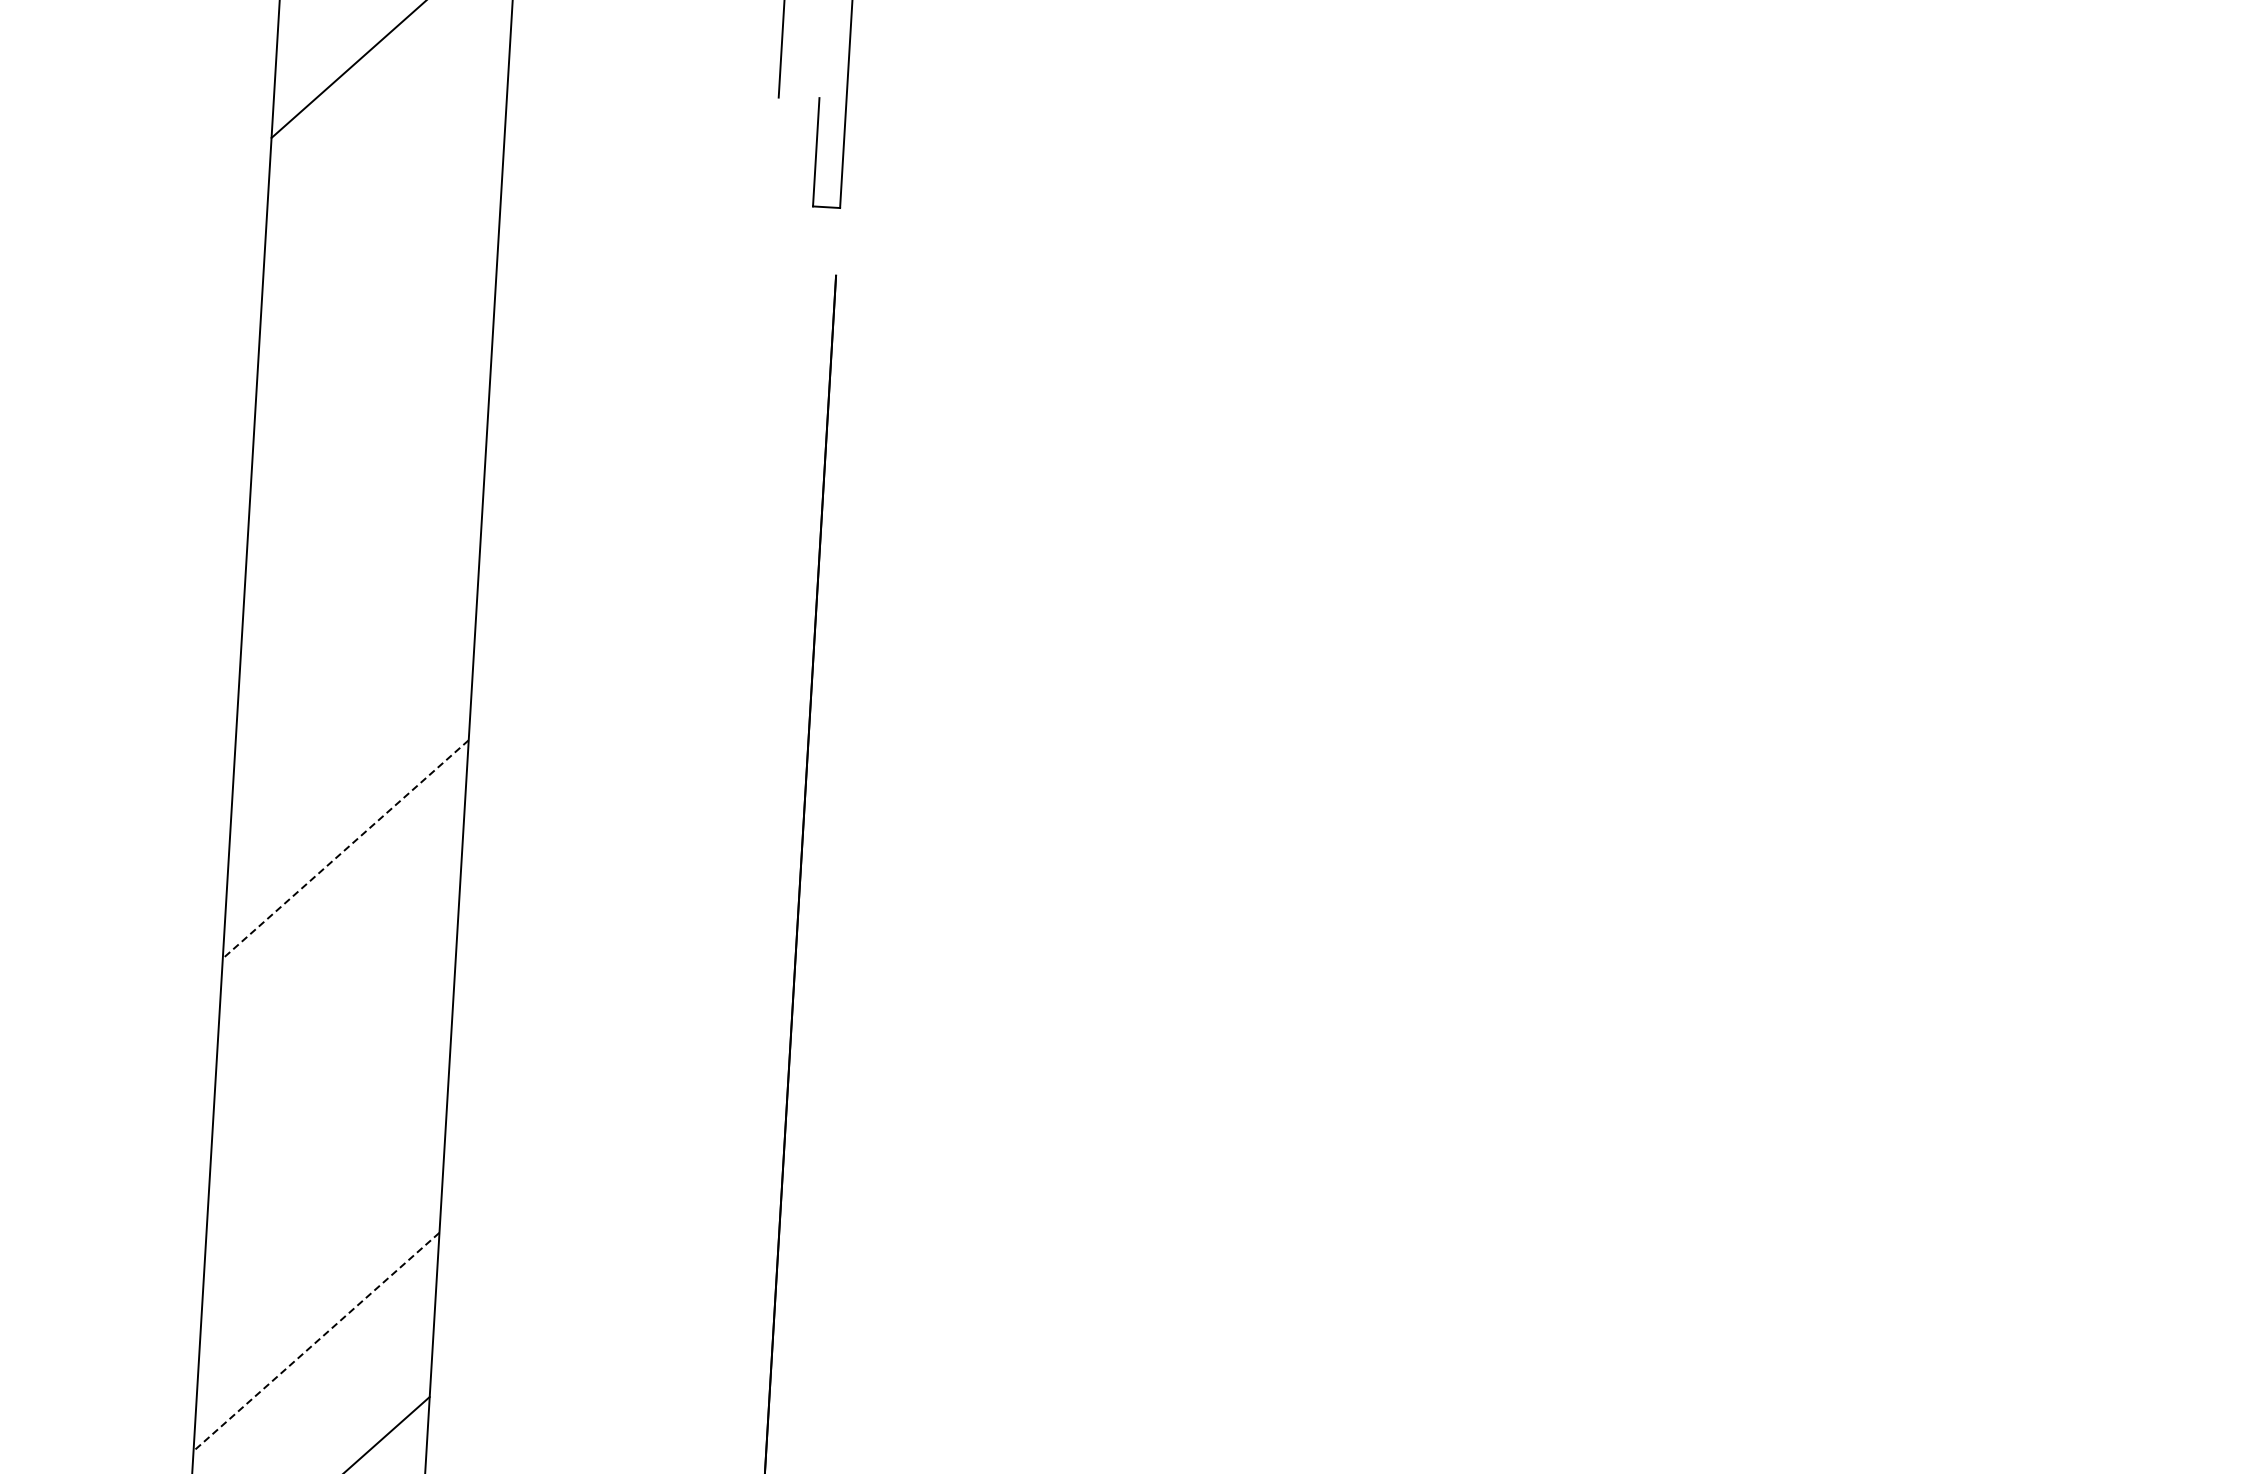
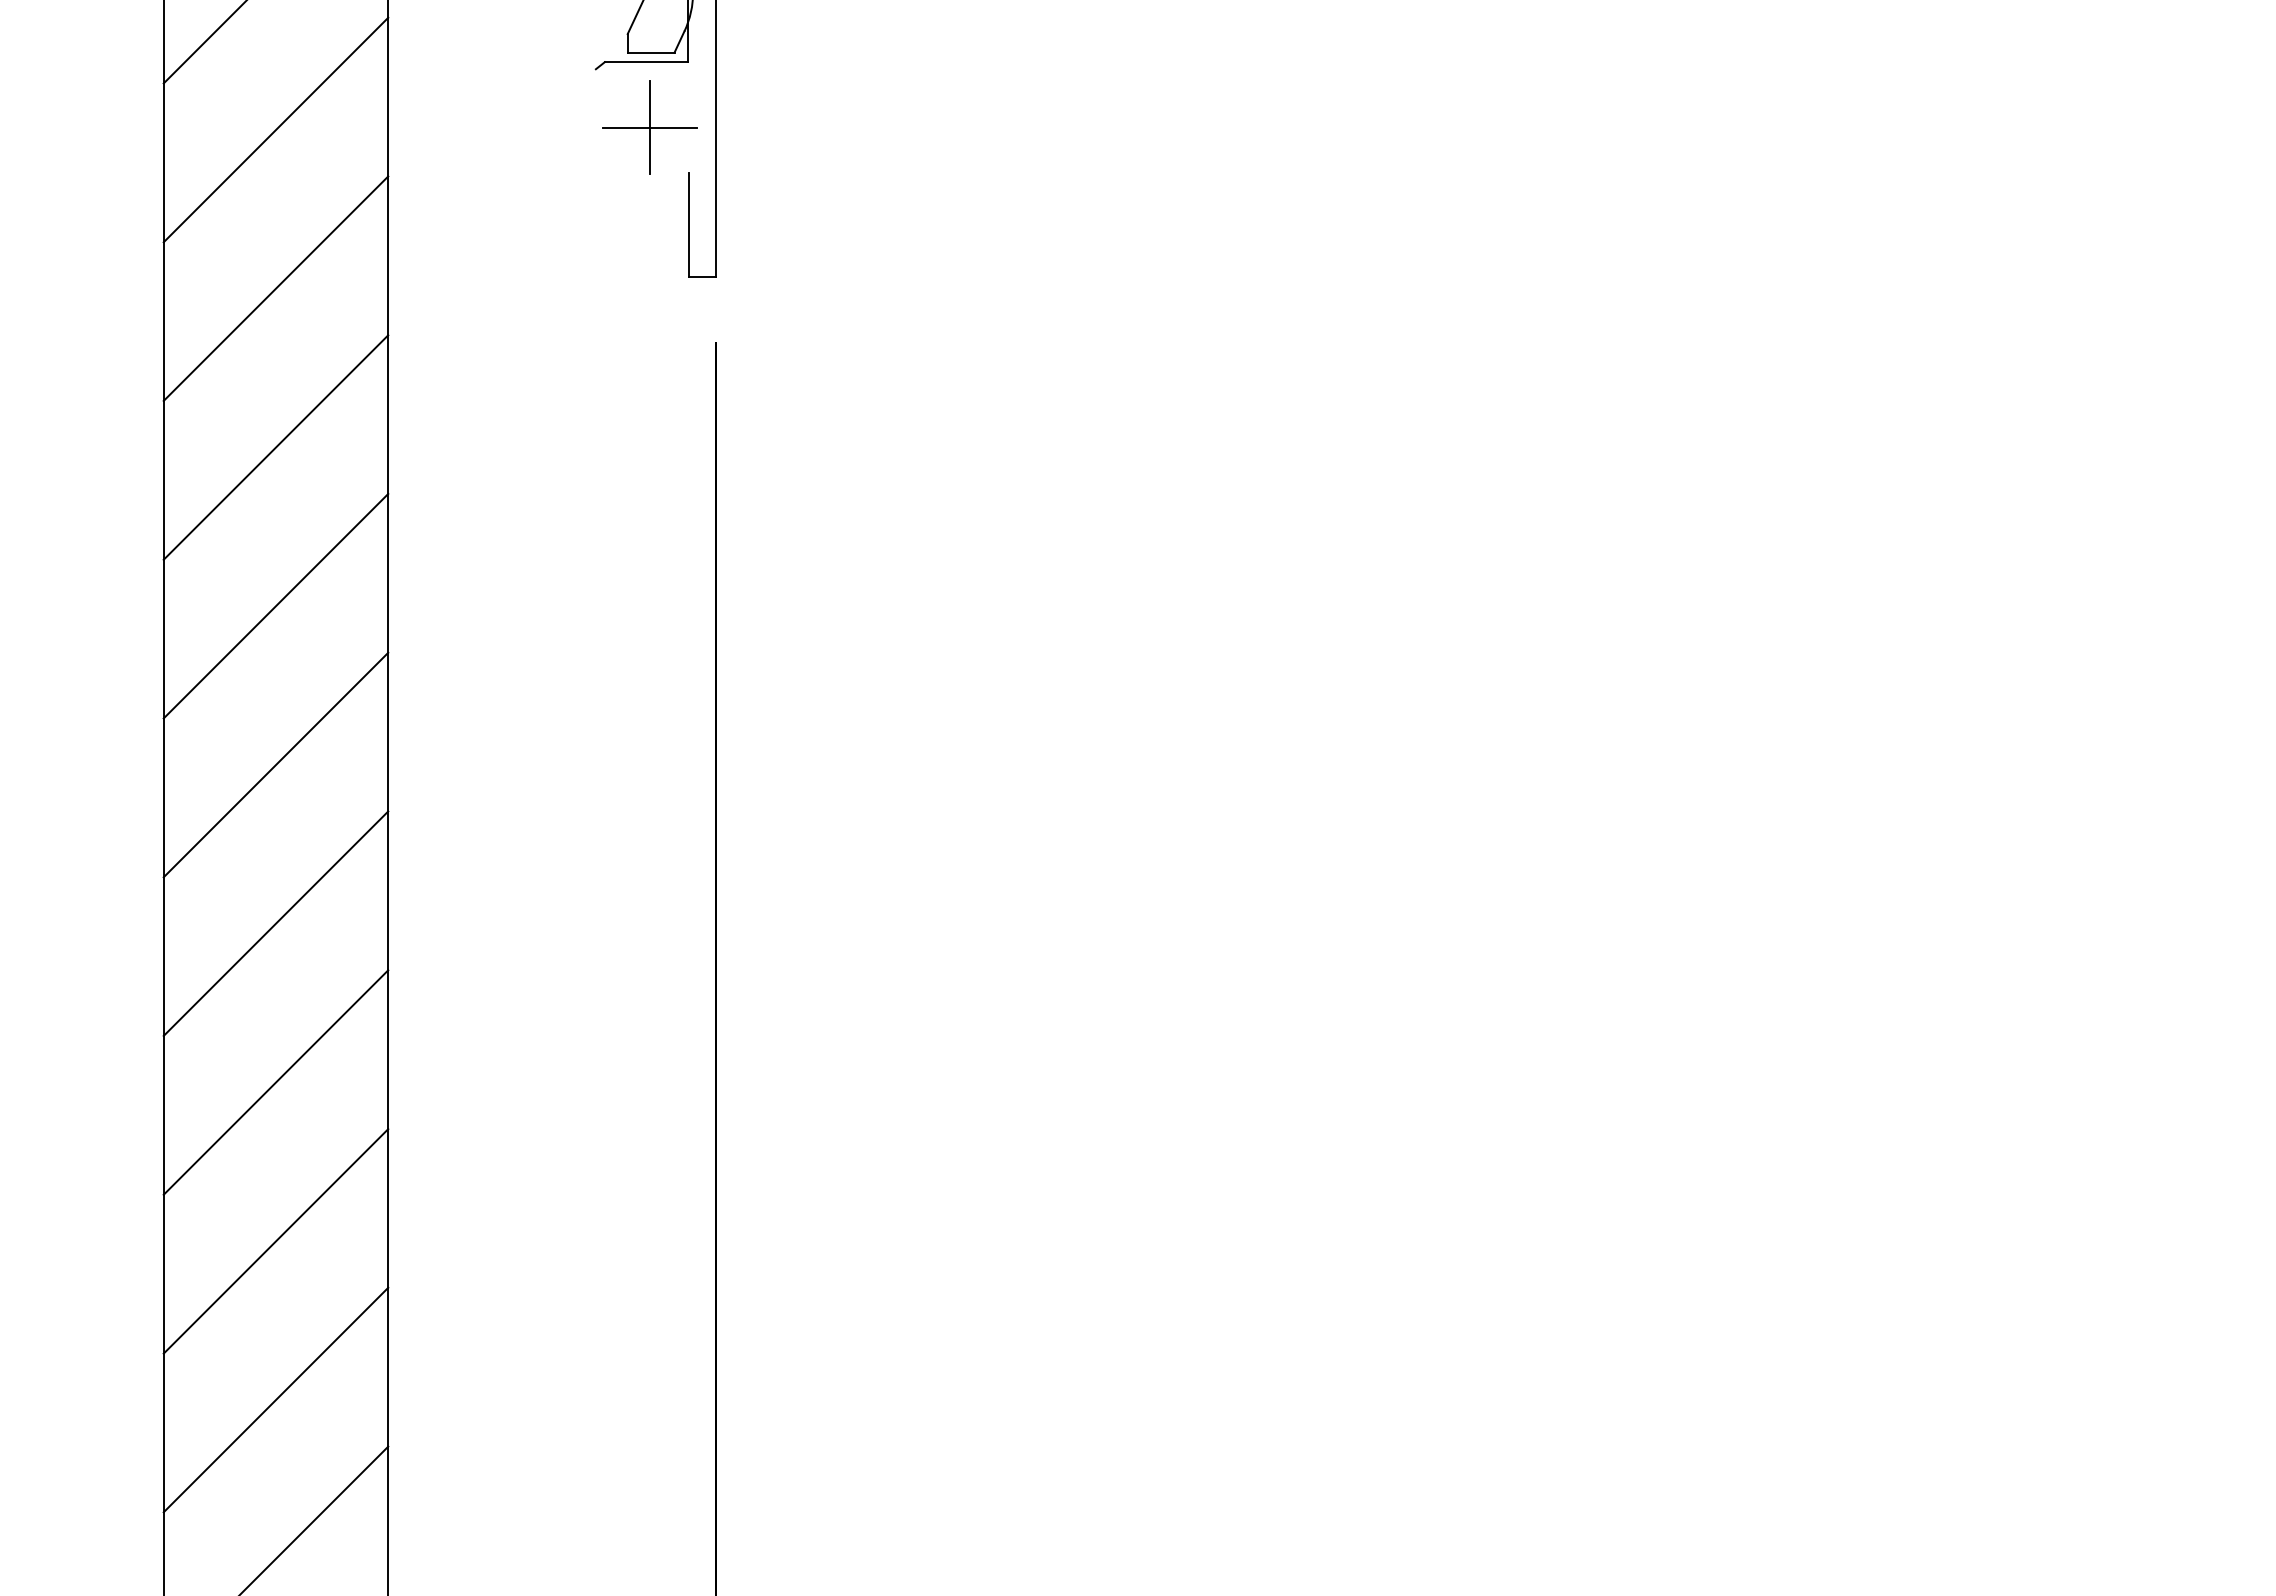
line: (780, 49) -> (649, 127), added
line: (384, 192) -> (275, 288), added
line: (374, 356) -> (275, 447), added
line: (364, 520) -> (275, 605), added
line: (355, 684) -> (275, 764), added
line: (345, 849) -> (275, 923), dashed -> solid
line: (335, 1013) -> (275, 1082), added
line: (325, 1177) -> (275, 1241), added
line: (315, 1342) -> (275, 1400), dashed -> solid

